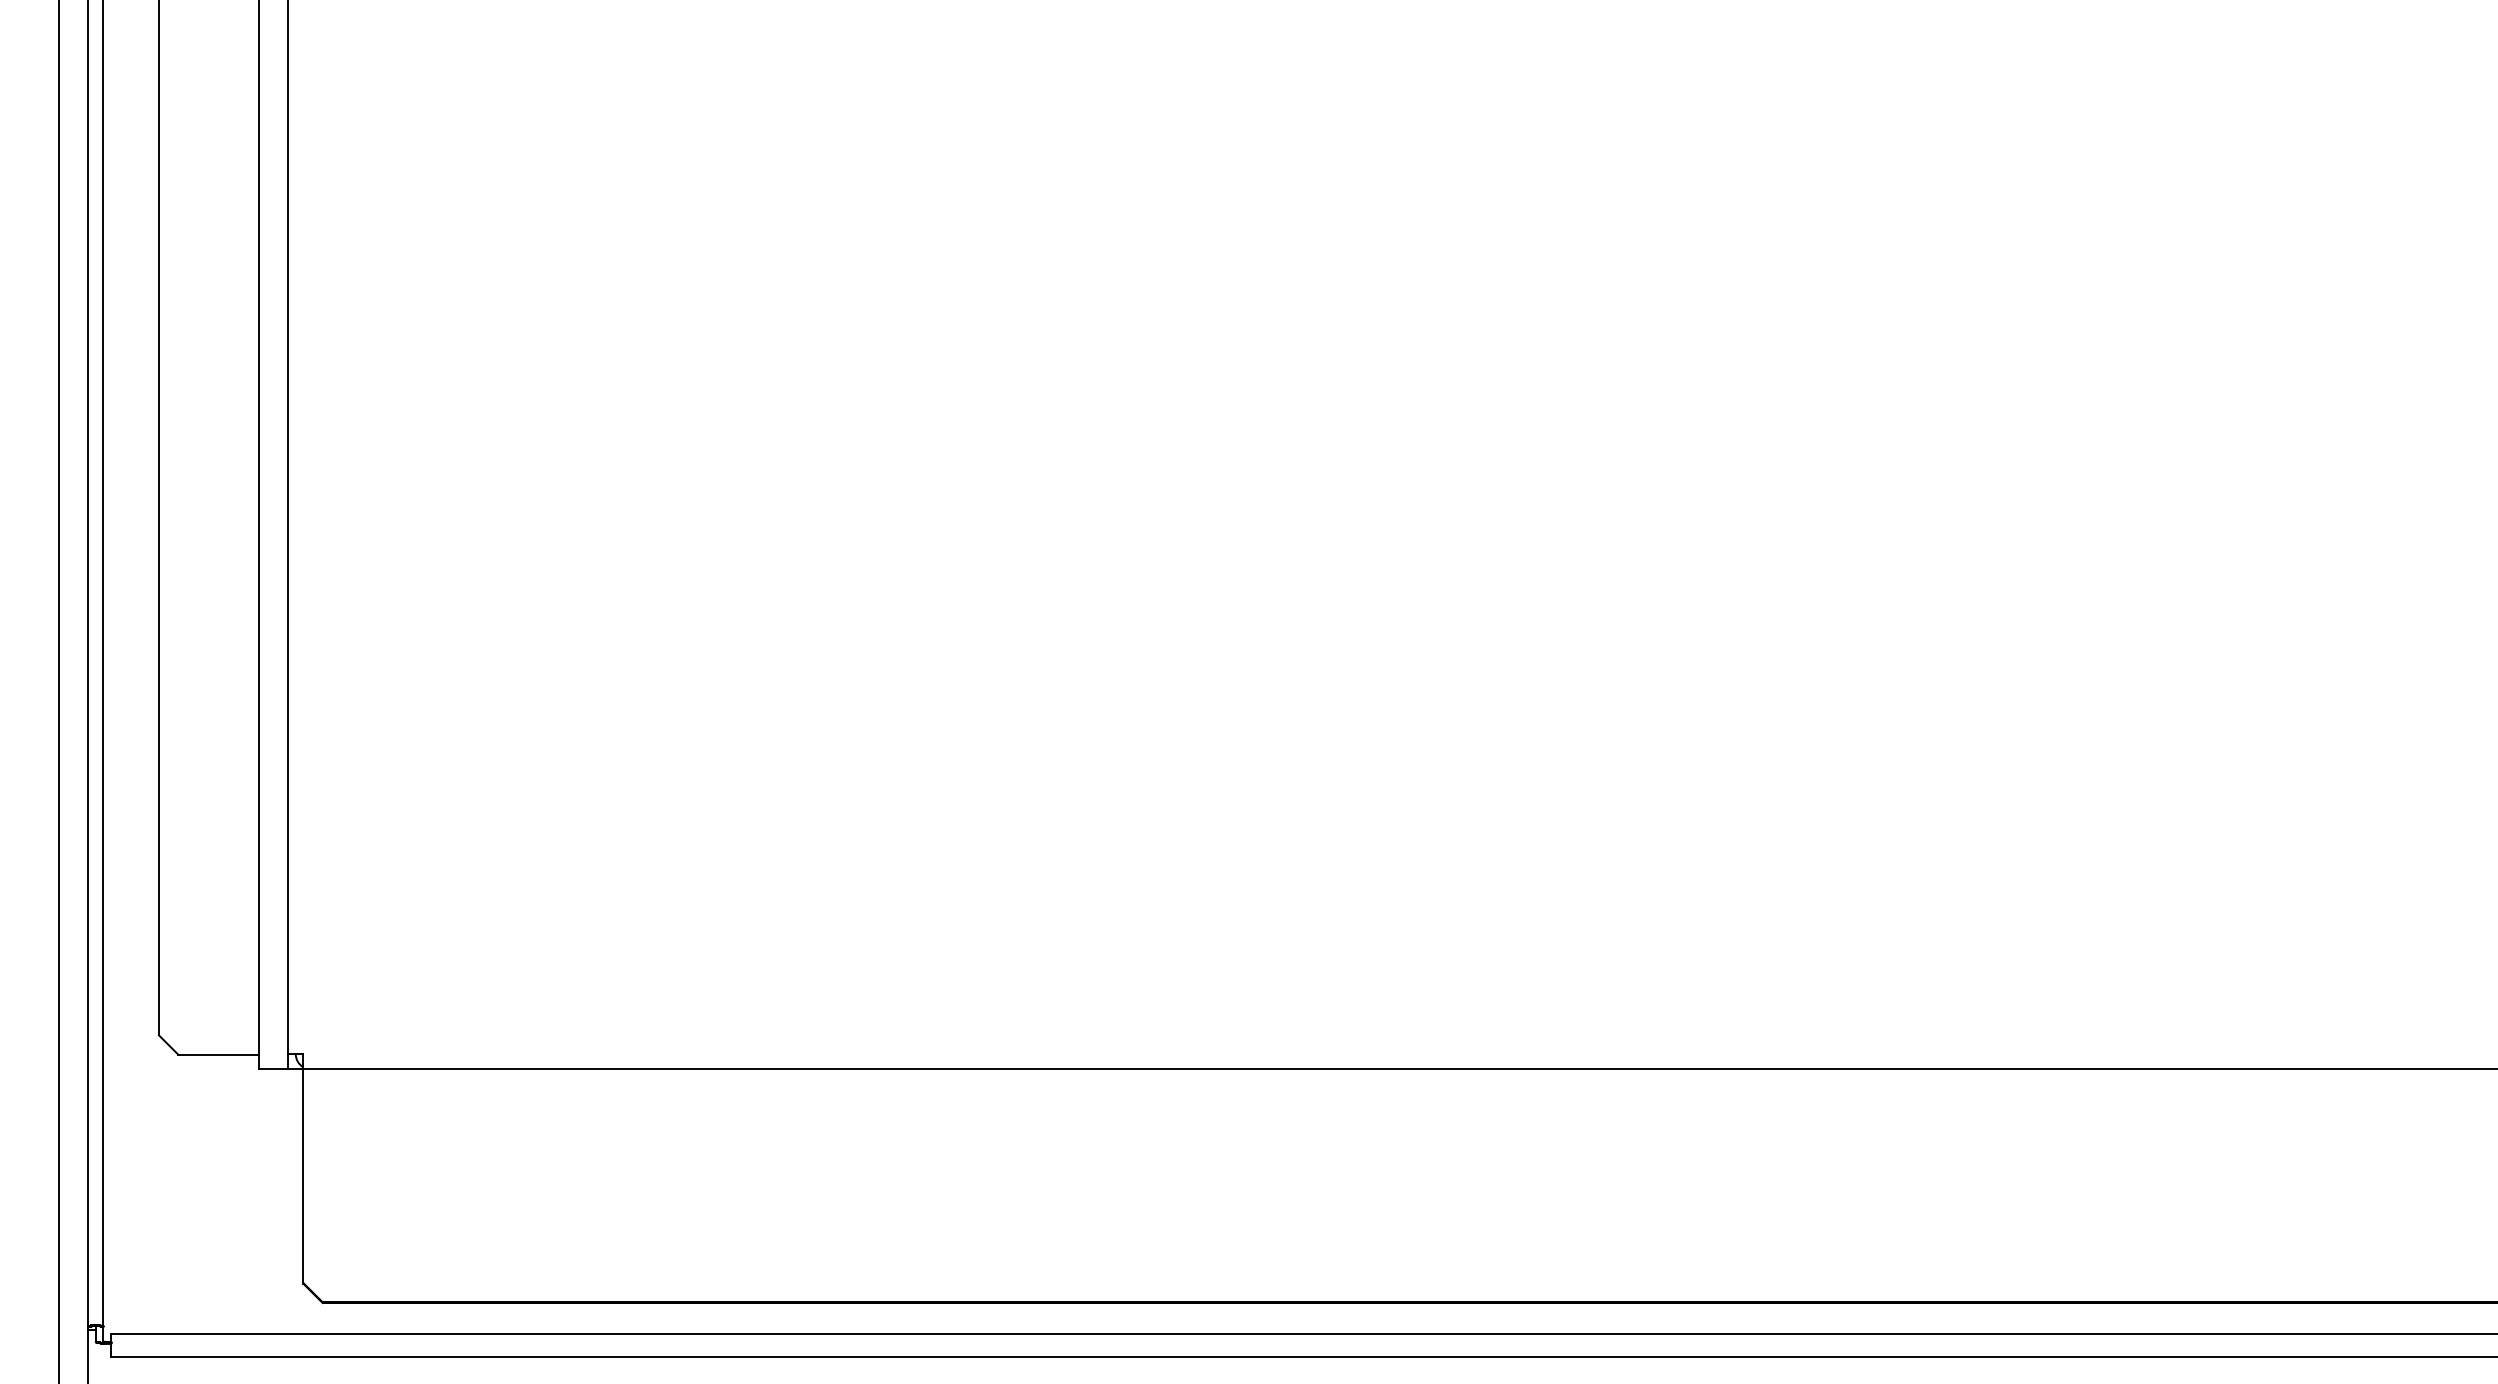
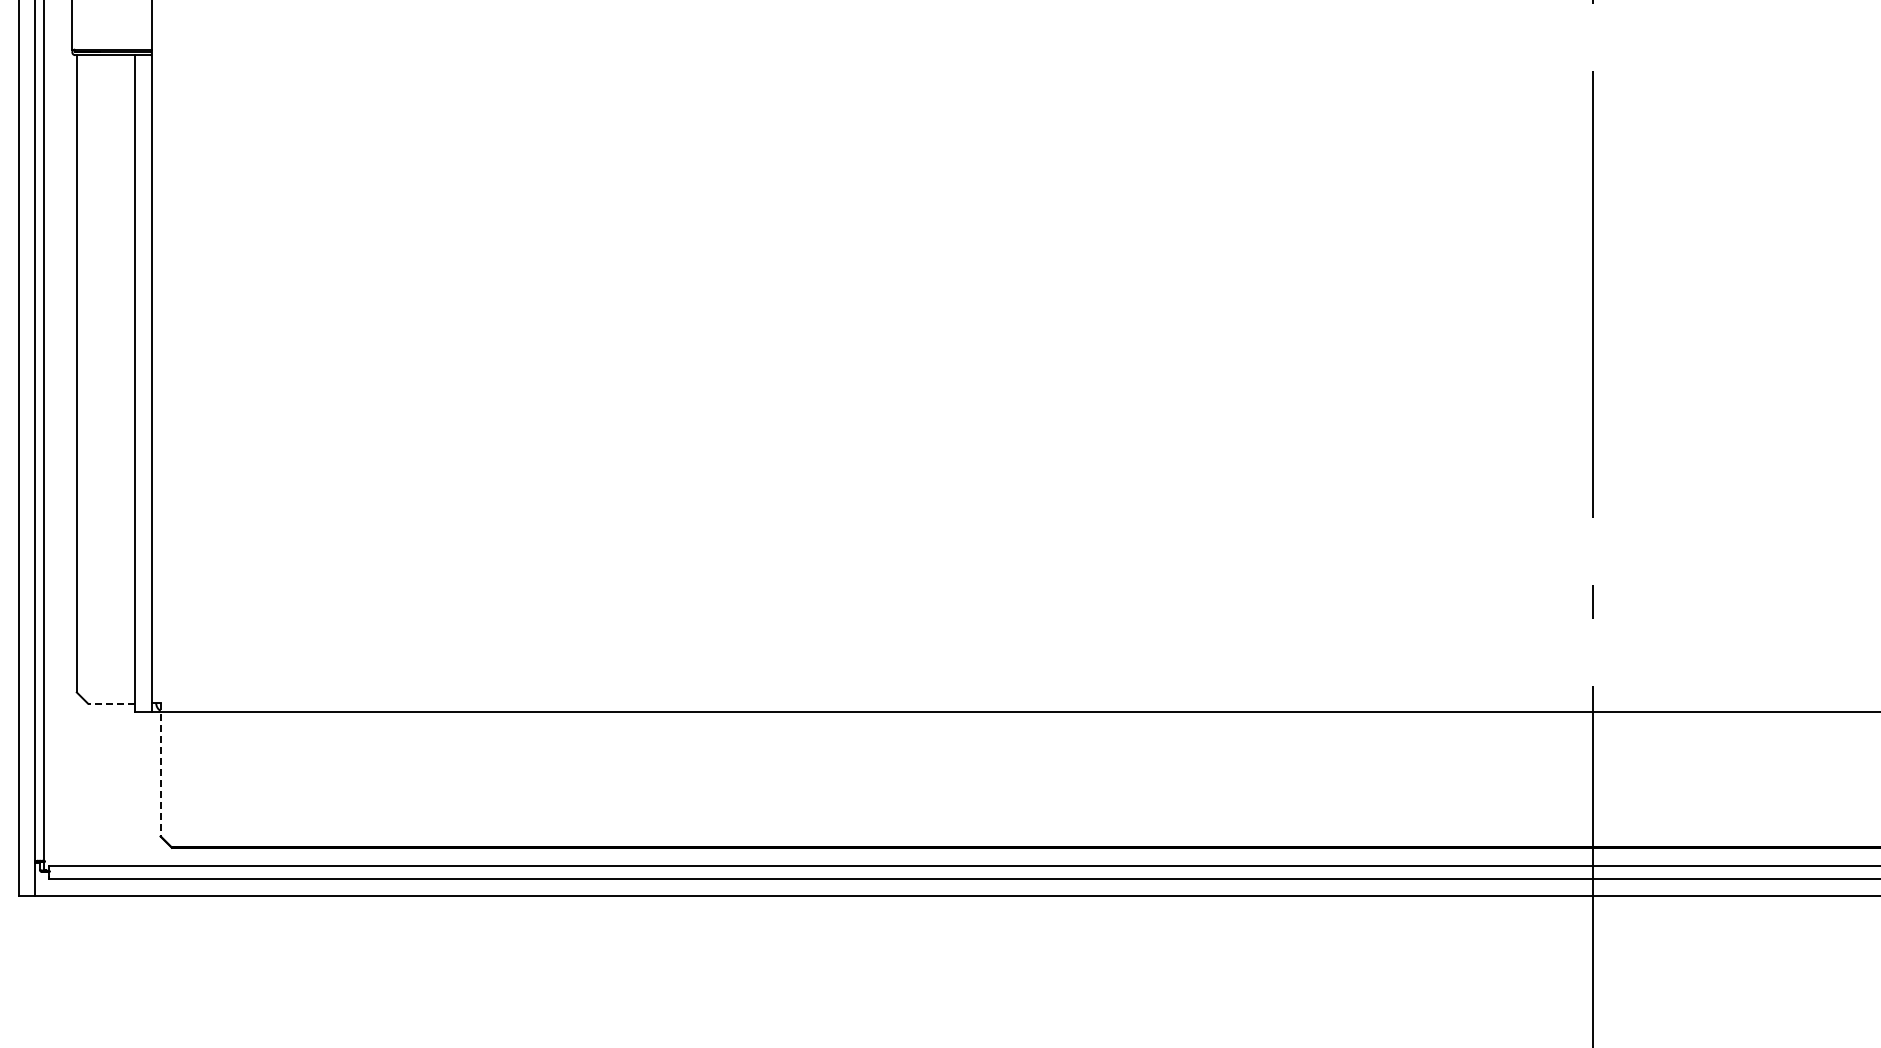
line: (217, 1054) -> (110, 703), solid -> dashed
line: (303, 1168) -> (160, 769), solid -> dashed

